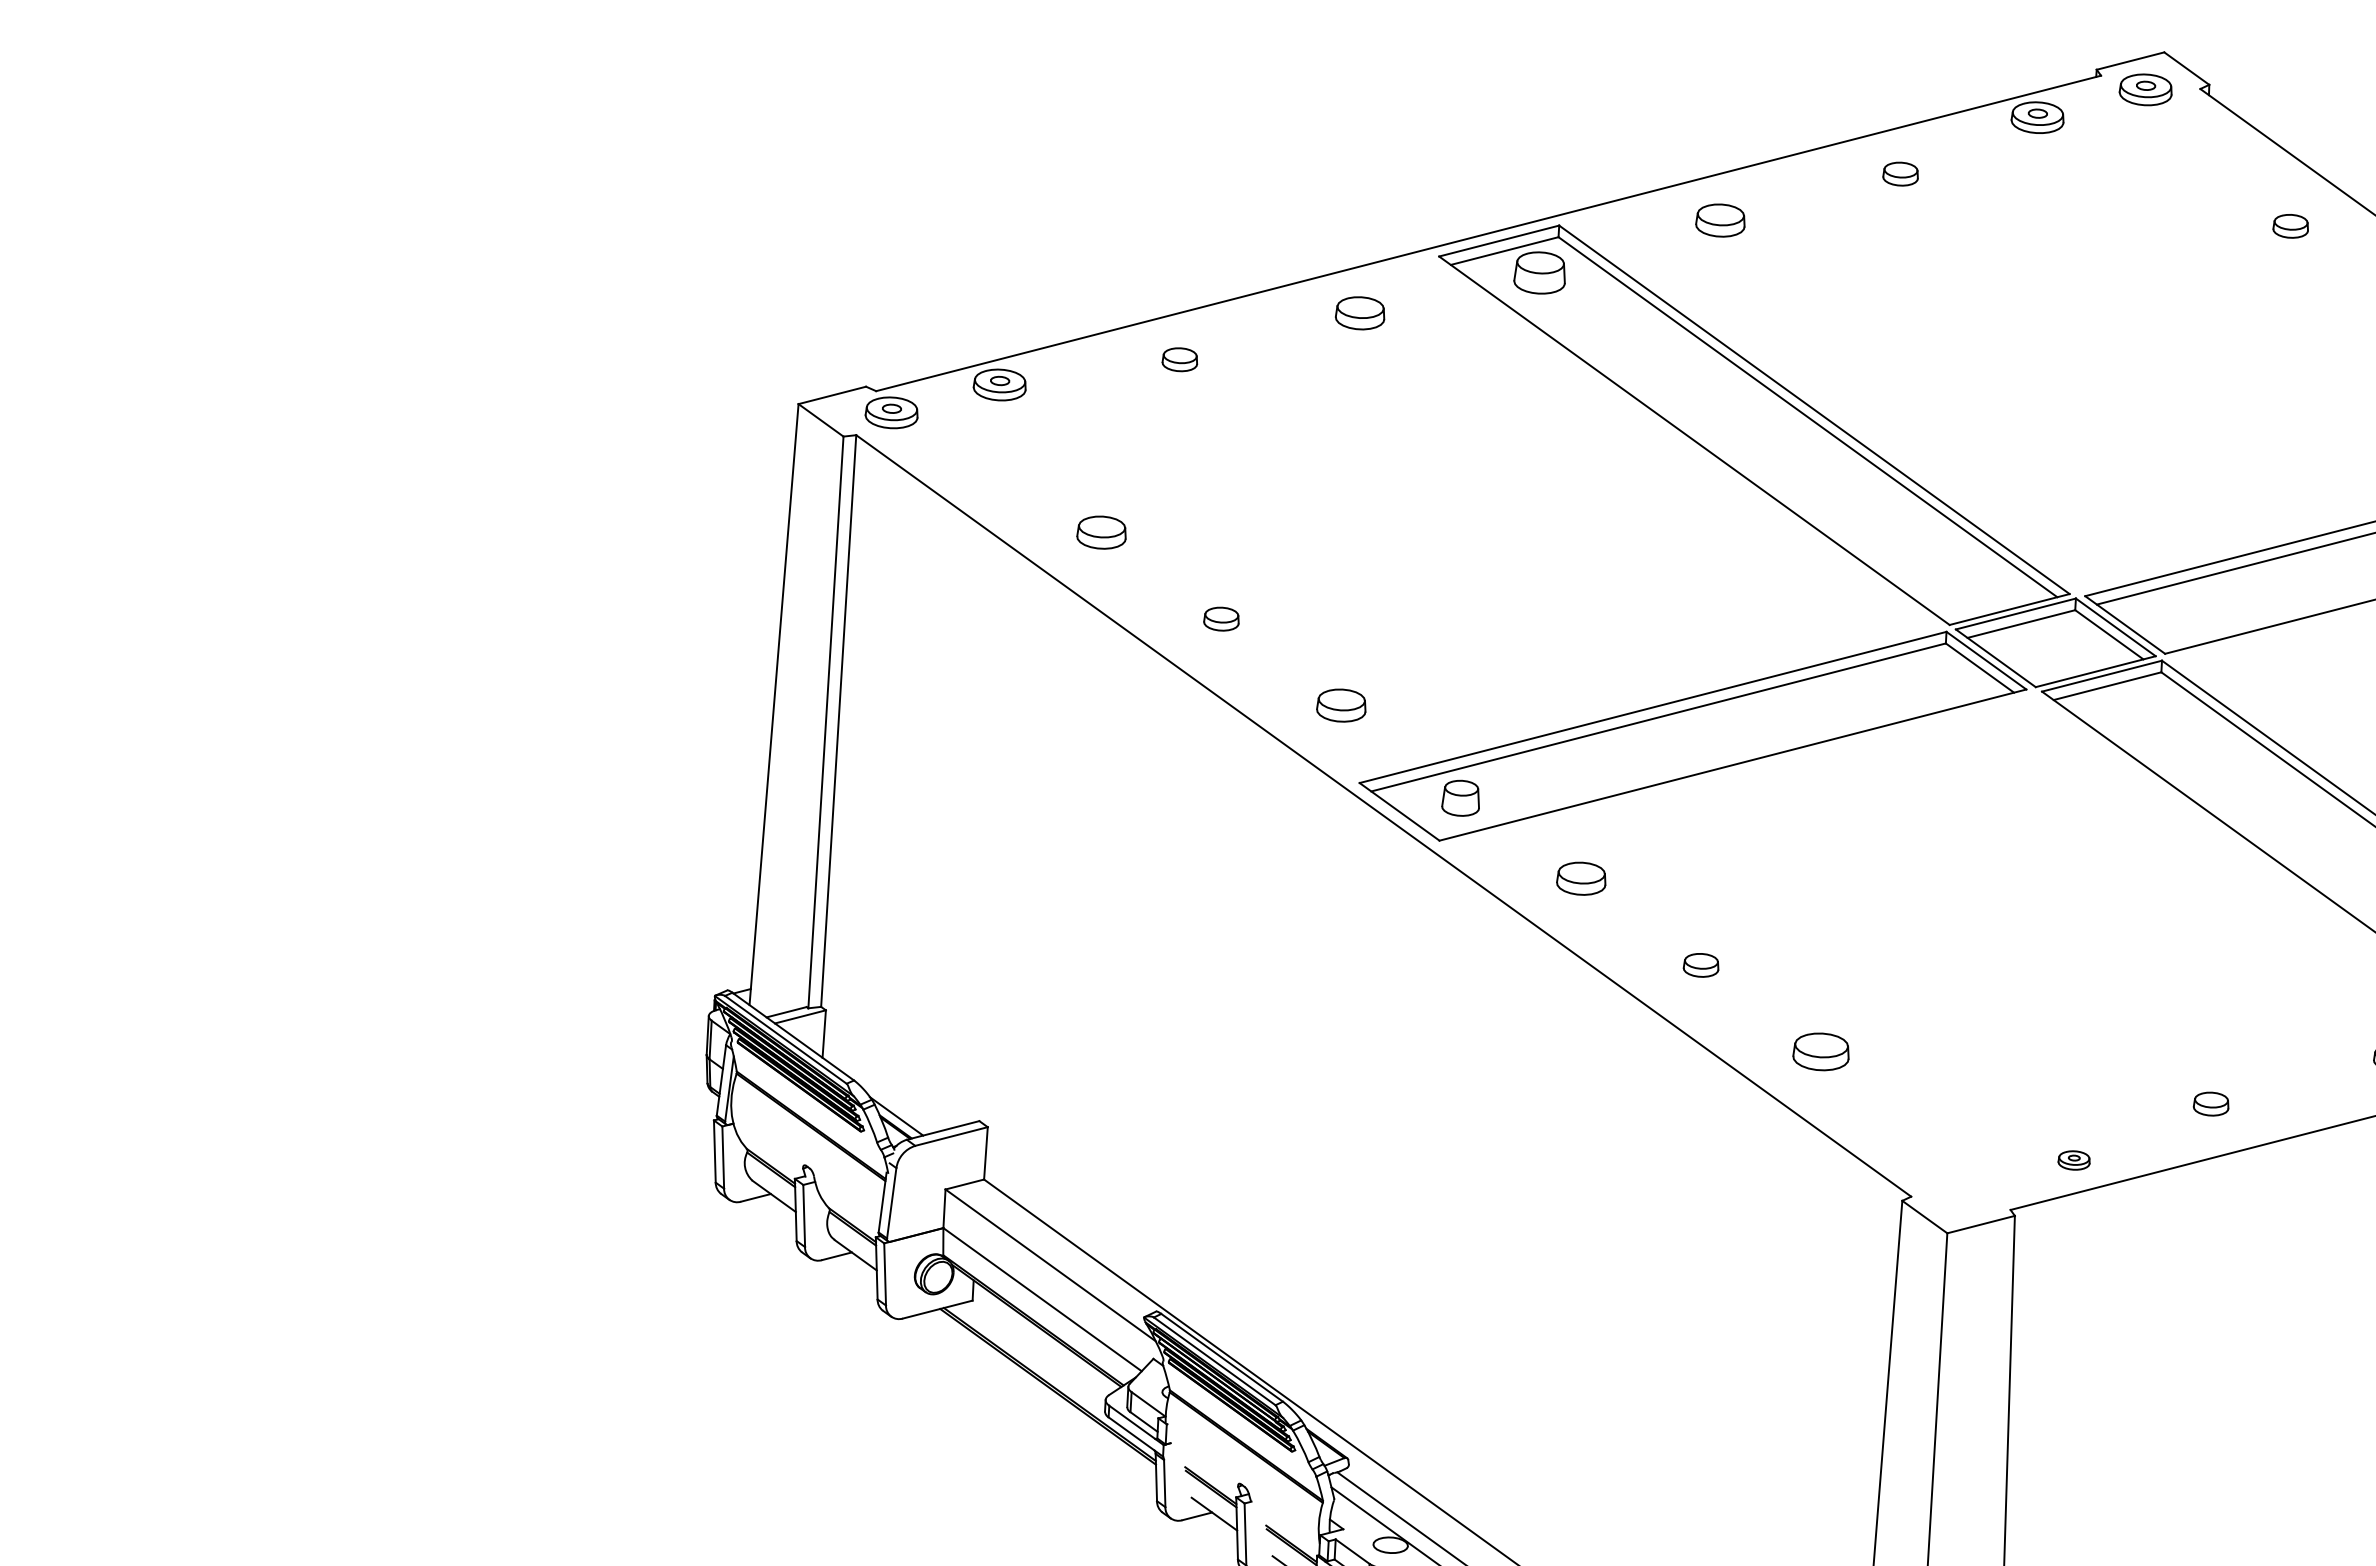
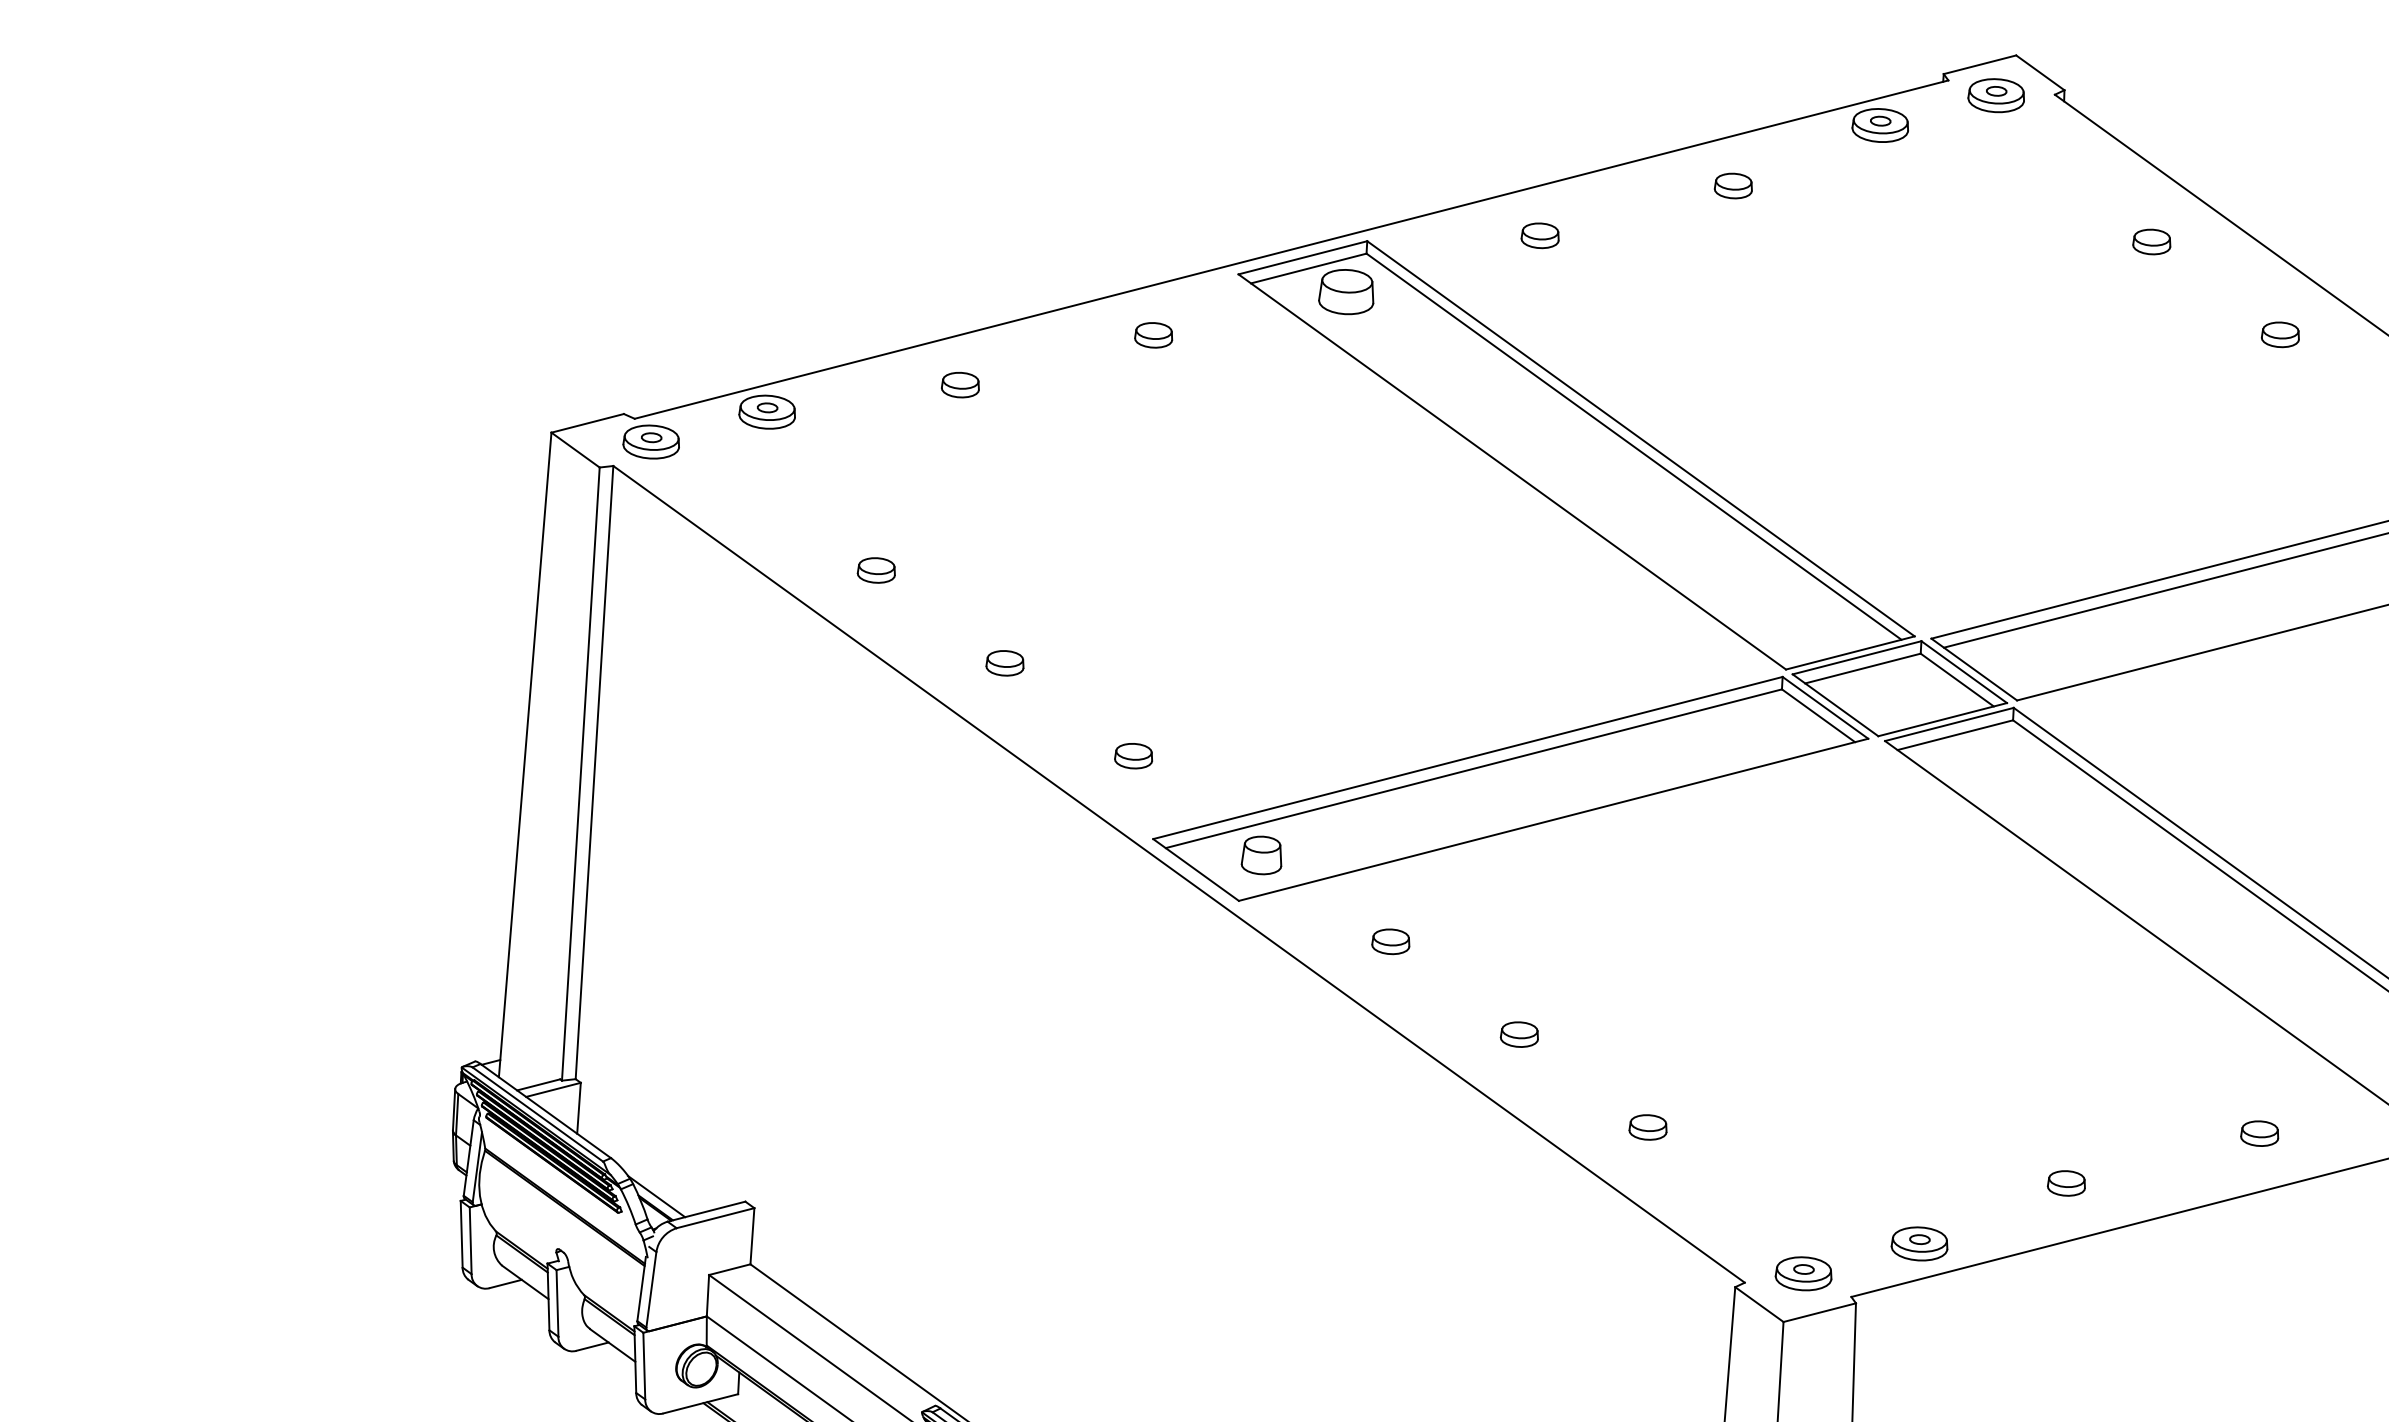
part: (1720, 220) -> (1540, 235), size x0.71
part: (1359, 313) -> (1153, 335), size x0.71
part: (1101, 532) -> (876, 570), size x0.71
part: (1341, 705) -> (1133, 755), size x0.71
part: (1580, 878) -> (1390, 941), size x0.71
part: (1820, 1051) -> (1647, 1127), size x0.62
part: (2073, 1160) -> (1918, 1243), size x1.67
part: (1965, 1188) -> (1803, 1273), added

